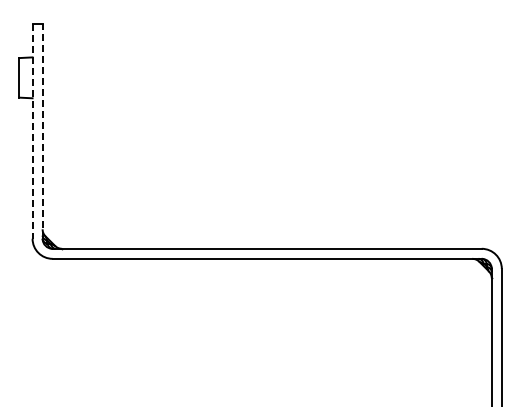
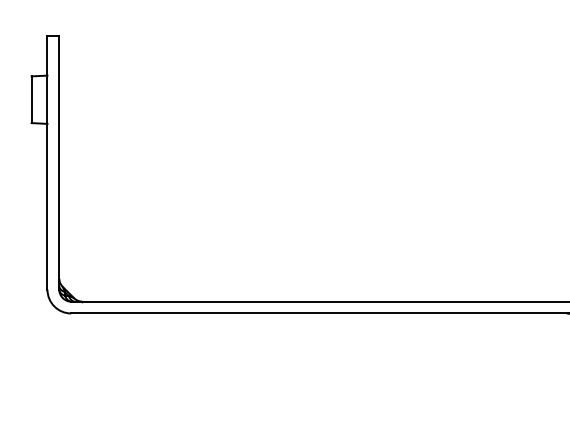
line: (42, 130) -> (59, 161), dashed -> solid
line: (32, 131) -> (47, 163), dashed -> solid

